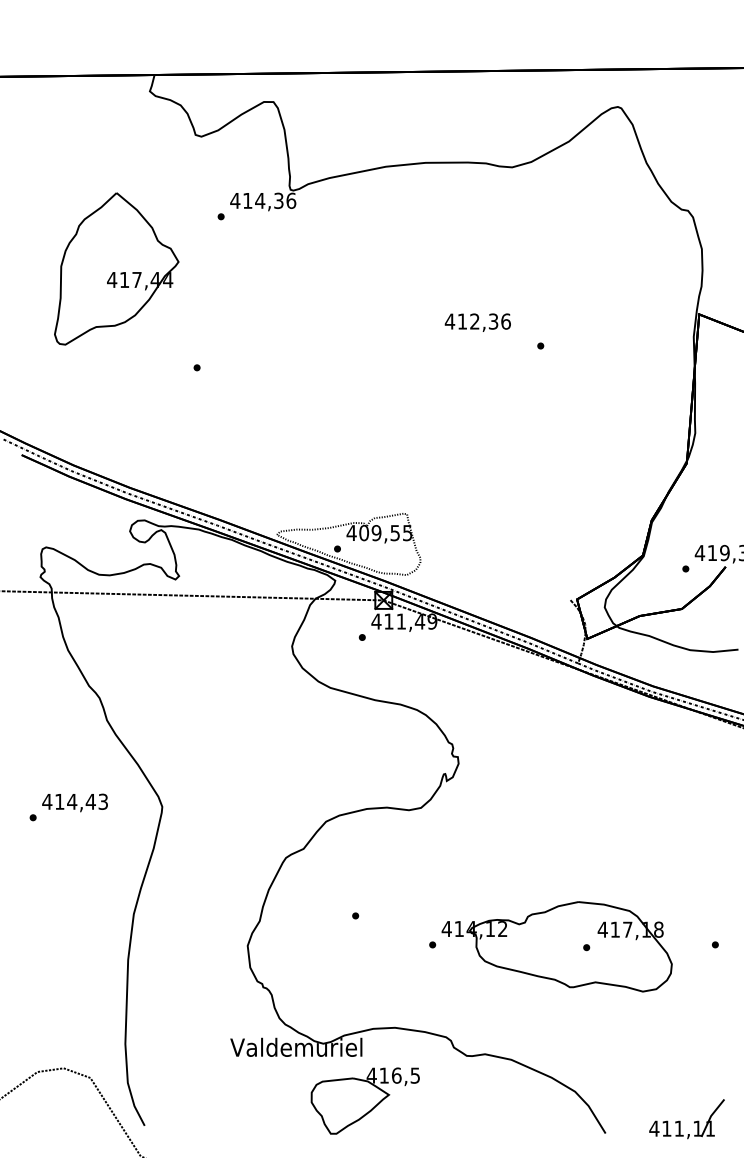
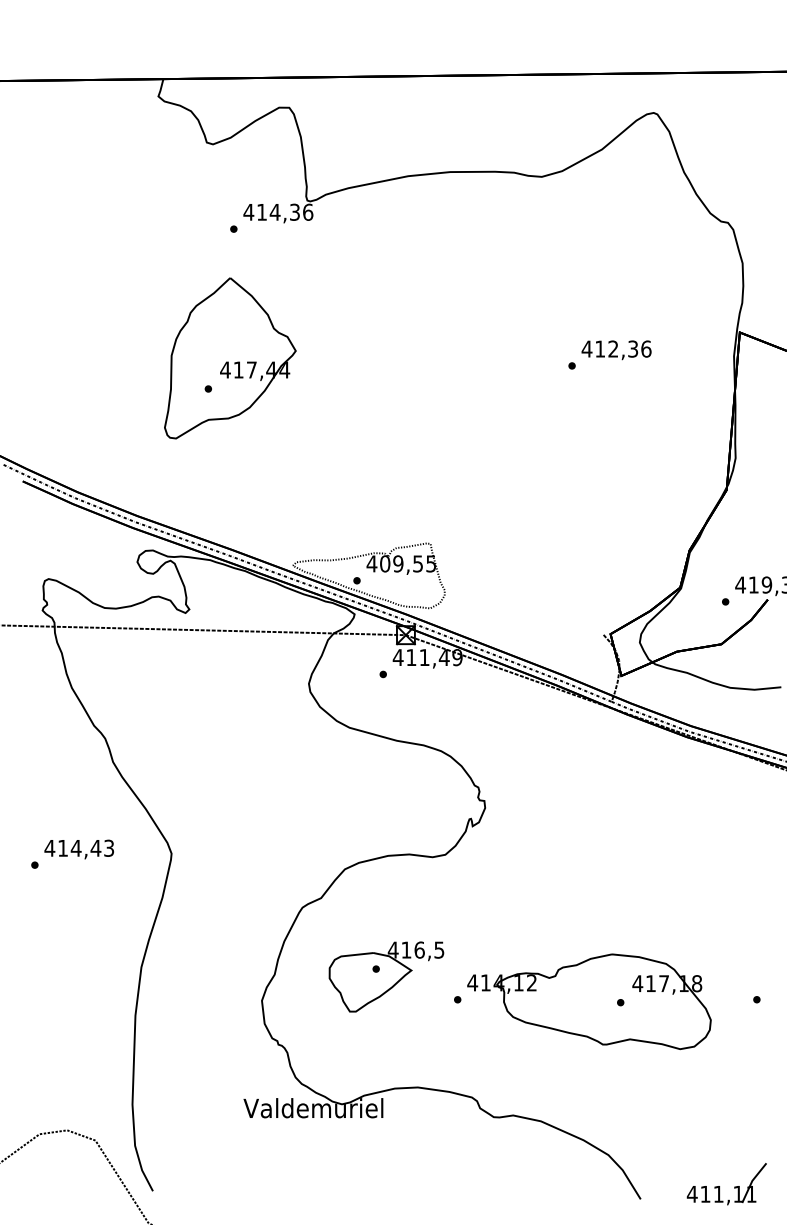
part: (116, 269) -> (230, 358), moved
text: (477, 322) -> (616, 350), moved
part: (365, 1100) -> (386, 976), moved

